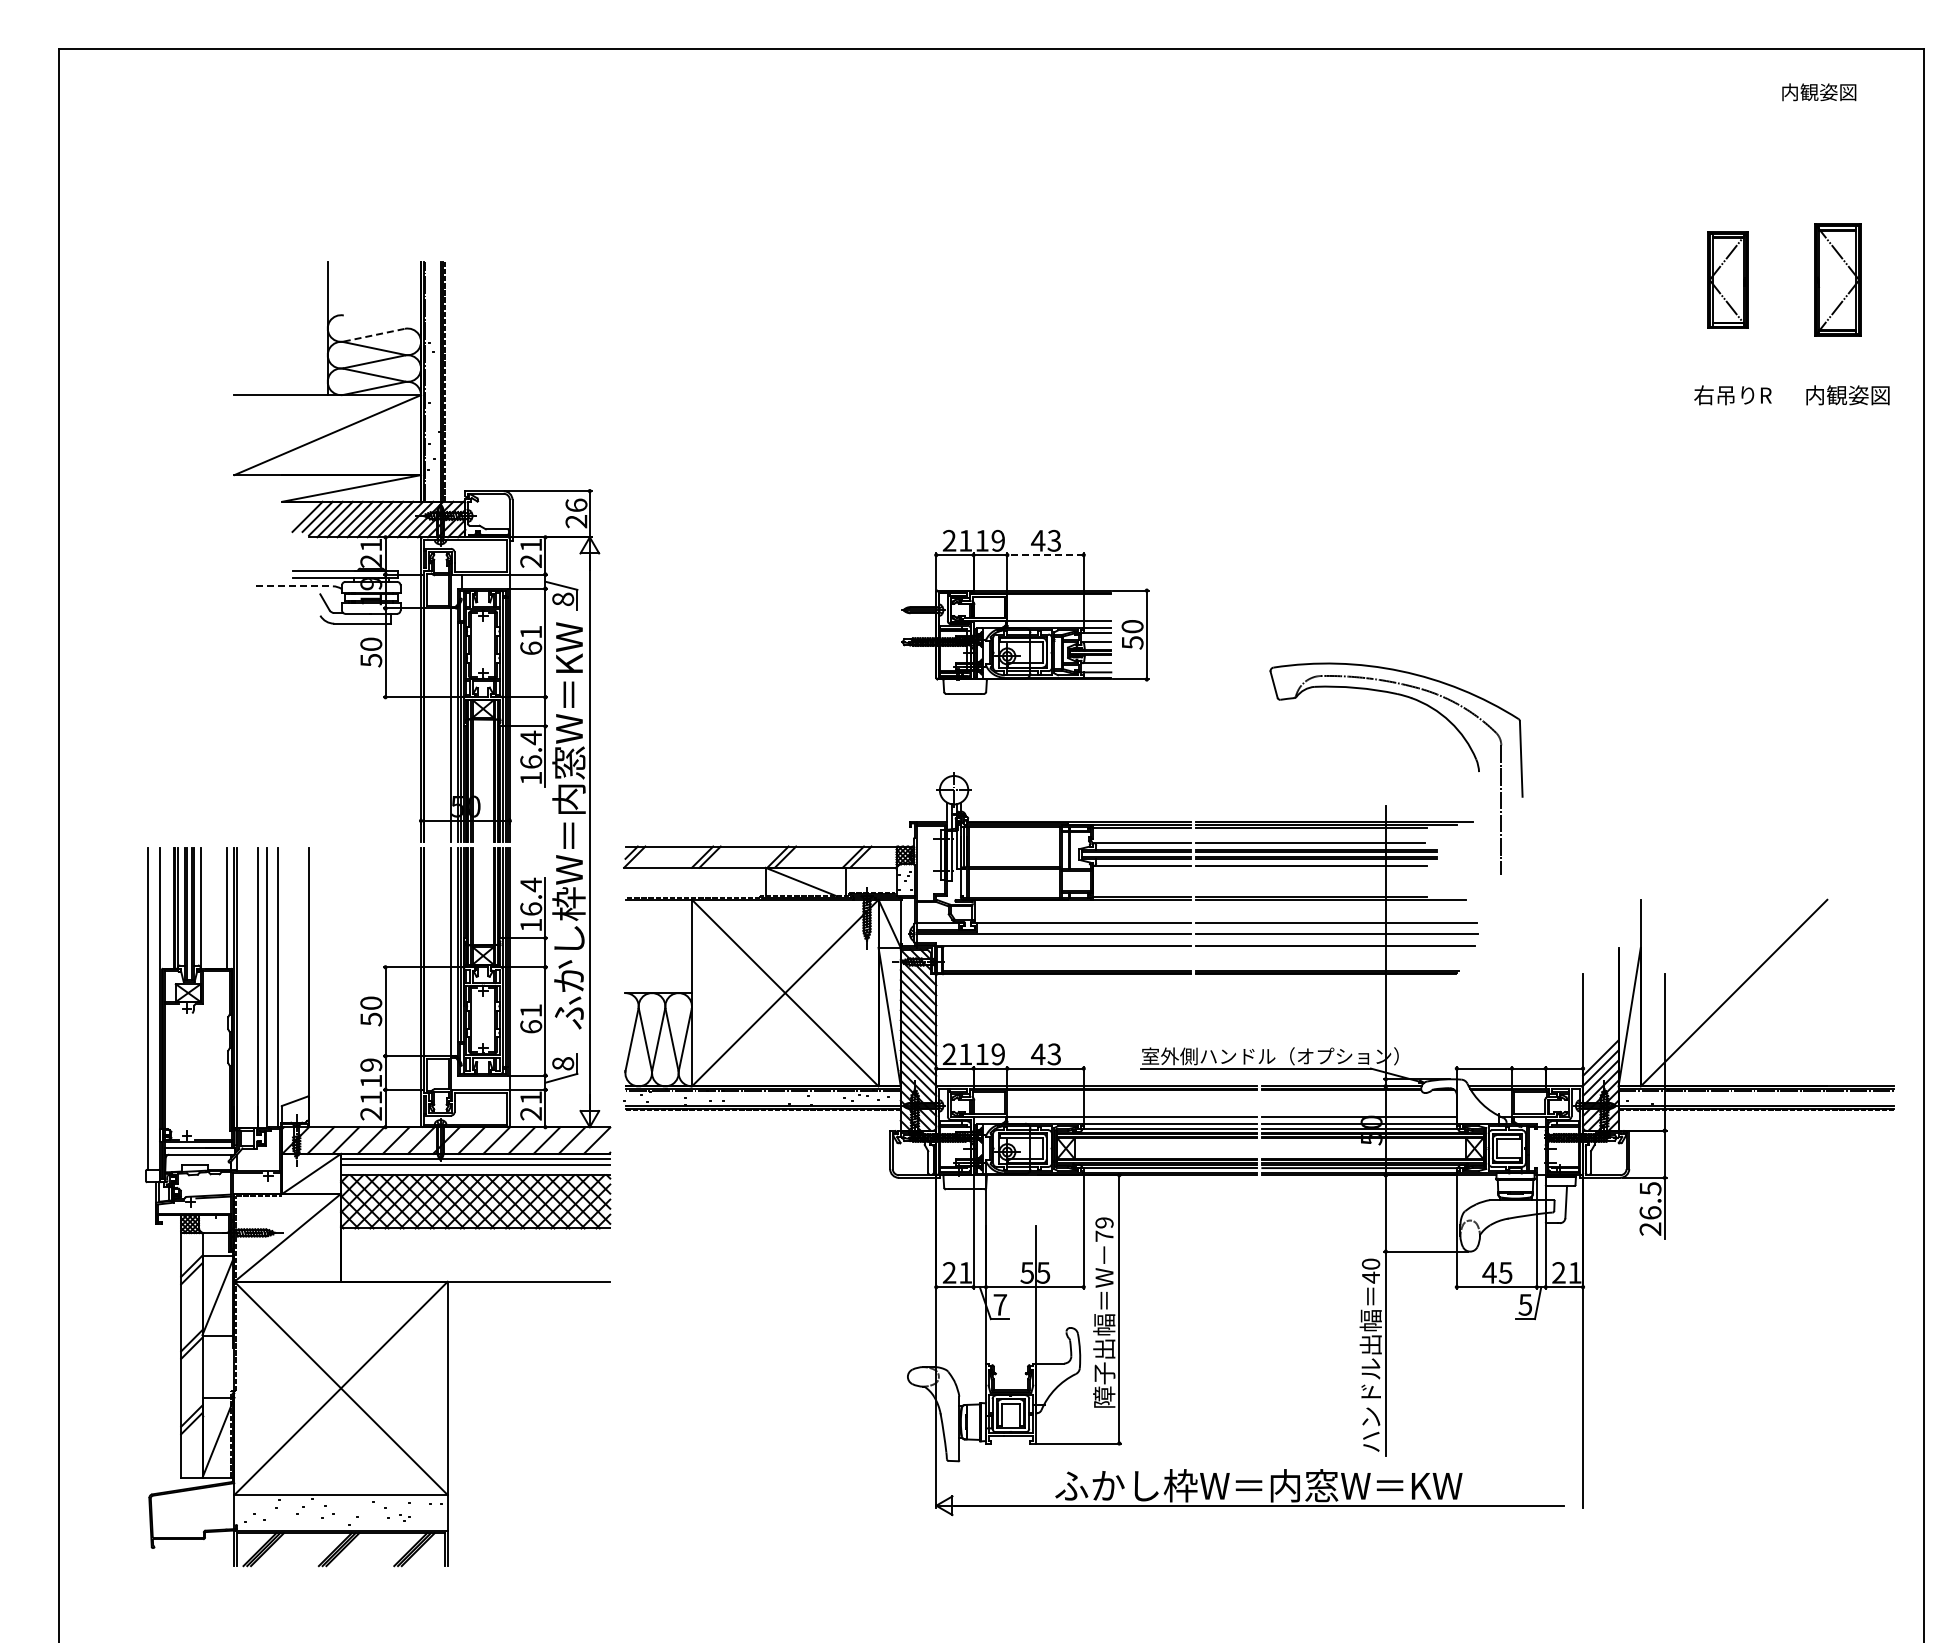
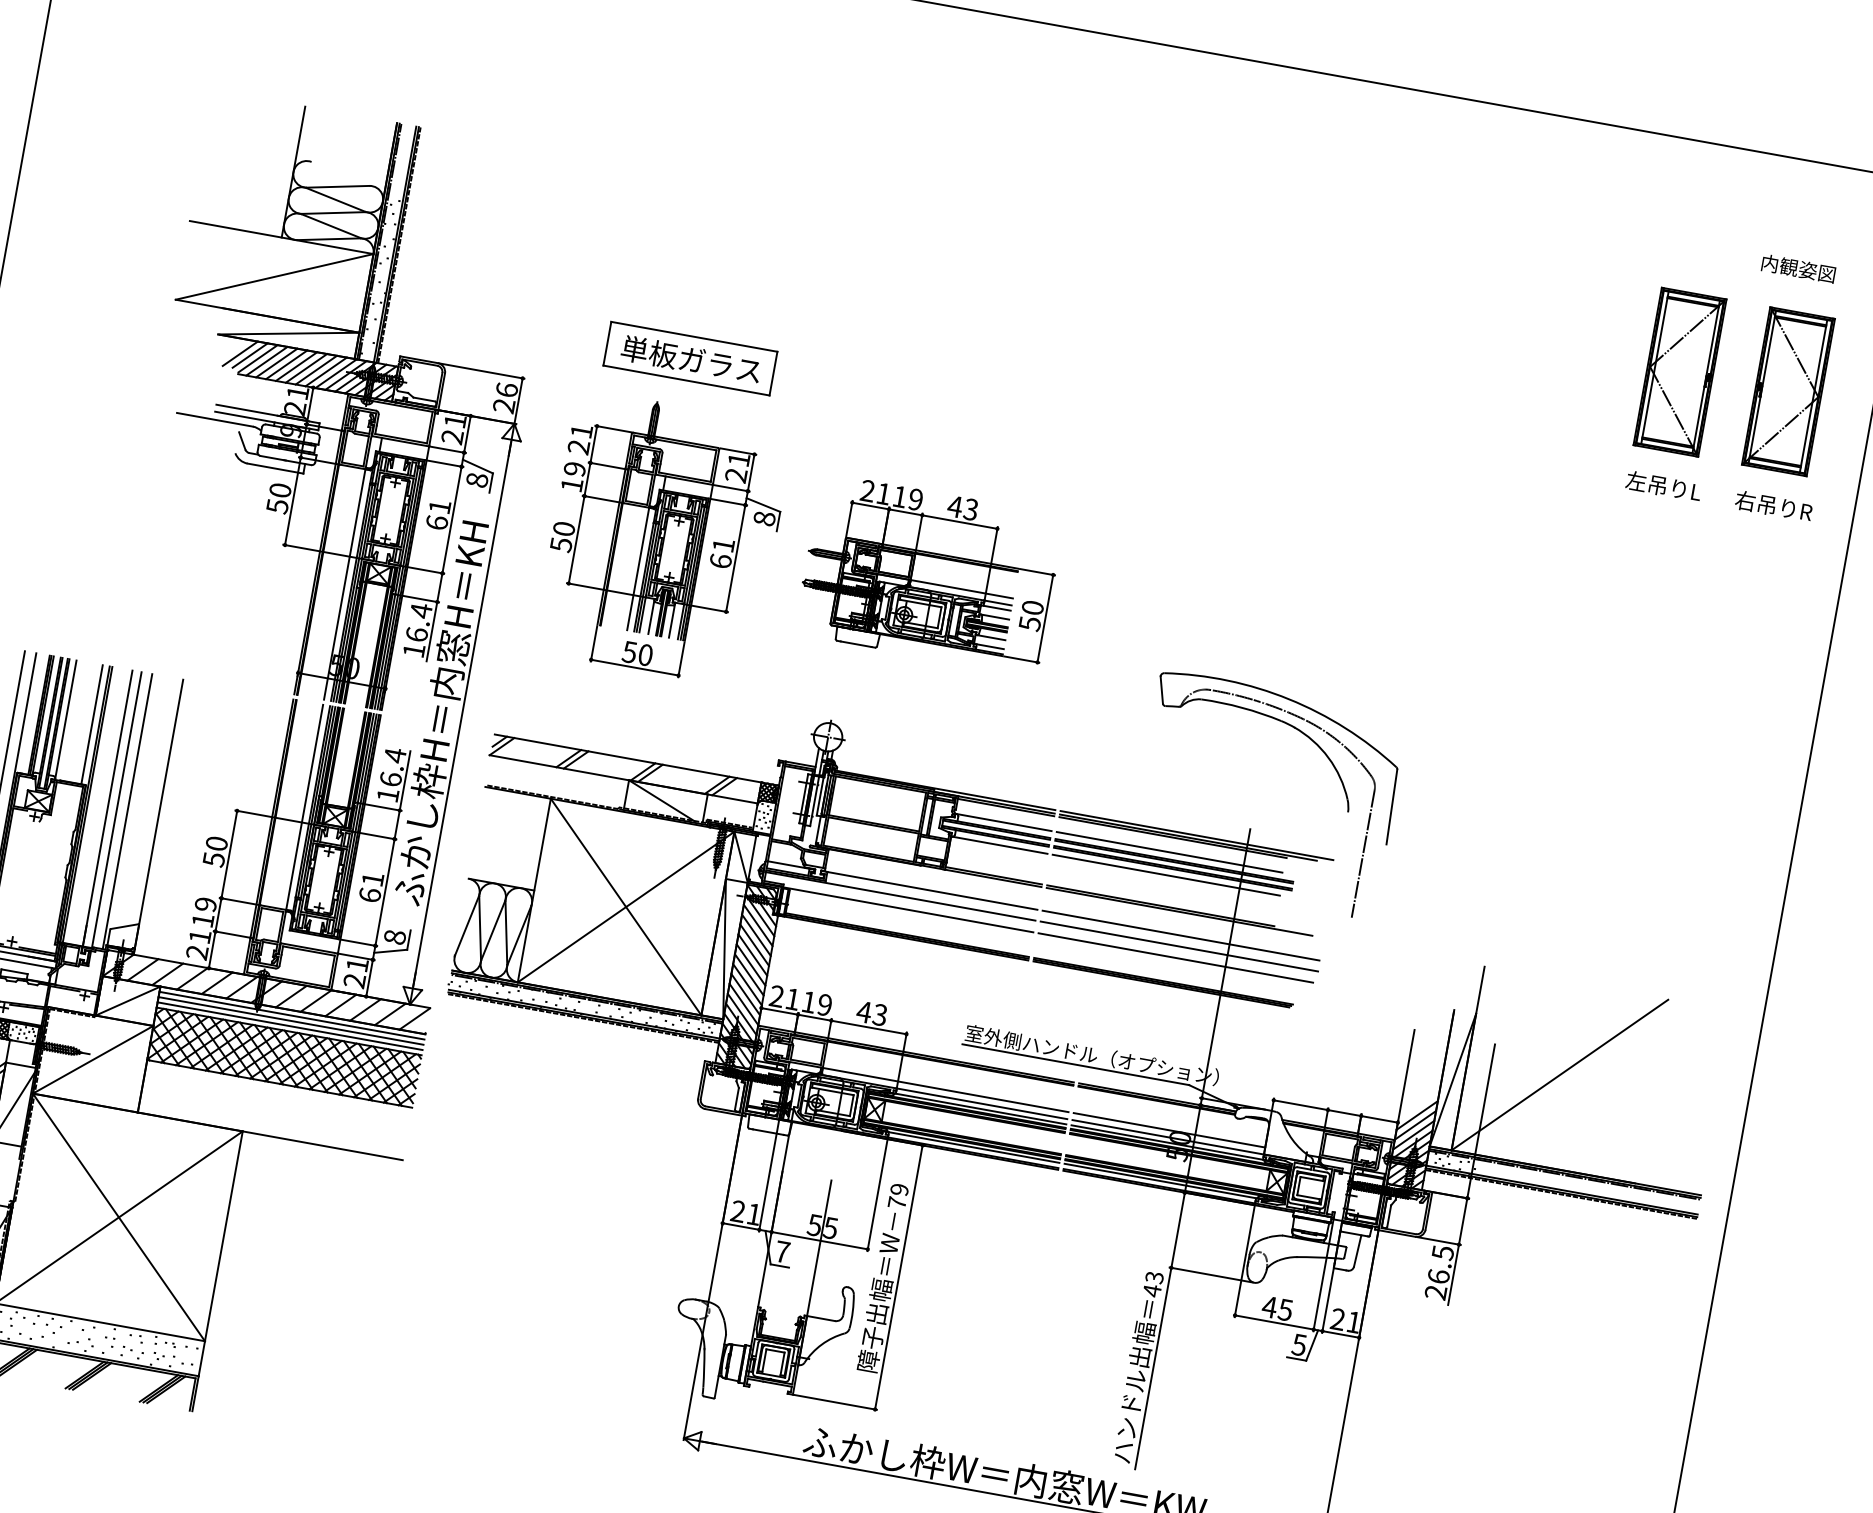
text: (1819, 92) -> (1798, 269), moved
part: (1727, 279) -> (1679, 371), size x1.67
part: (1837, 279) -> (1788, 391), size x1.43
line: (374, 335) -> (338, 187), dashed -> solid
text: (1732, 395) -> (1664, 486), 右吊りR -> 左吊りL
text: (1847, 395) -> (1777, 507), 内観姿図 -> 右吊りR
part: (751, 441) -> (690, 358), added
line: (1045, 555) -> (959, 522), dashed -> solid
line: (294, 586) -> (215, 419), dashed -> solid
part: (756, 624) -> (663, 539), added
text: (568, 753) -> (455, 632), ふかし枠W＝内窓W＝KW -> ふかし枠H＝内窓H＝KH
line: (475, 1169) -> (289, 1025), added
text: (1371, 1263) -> (1155, 1277), 40 -> 43

